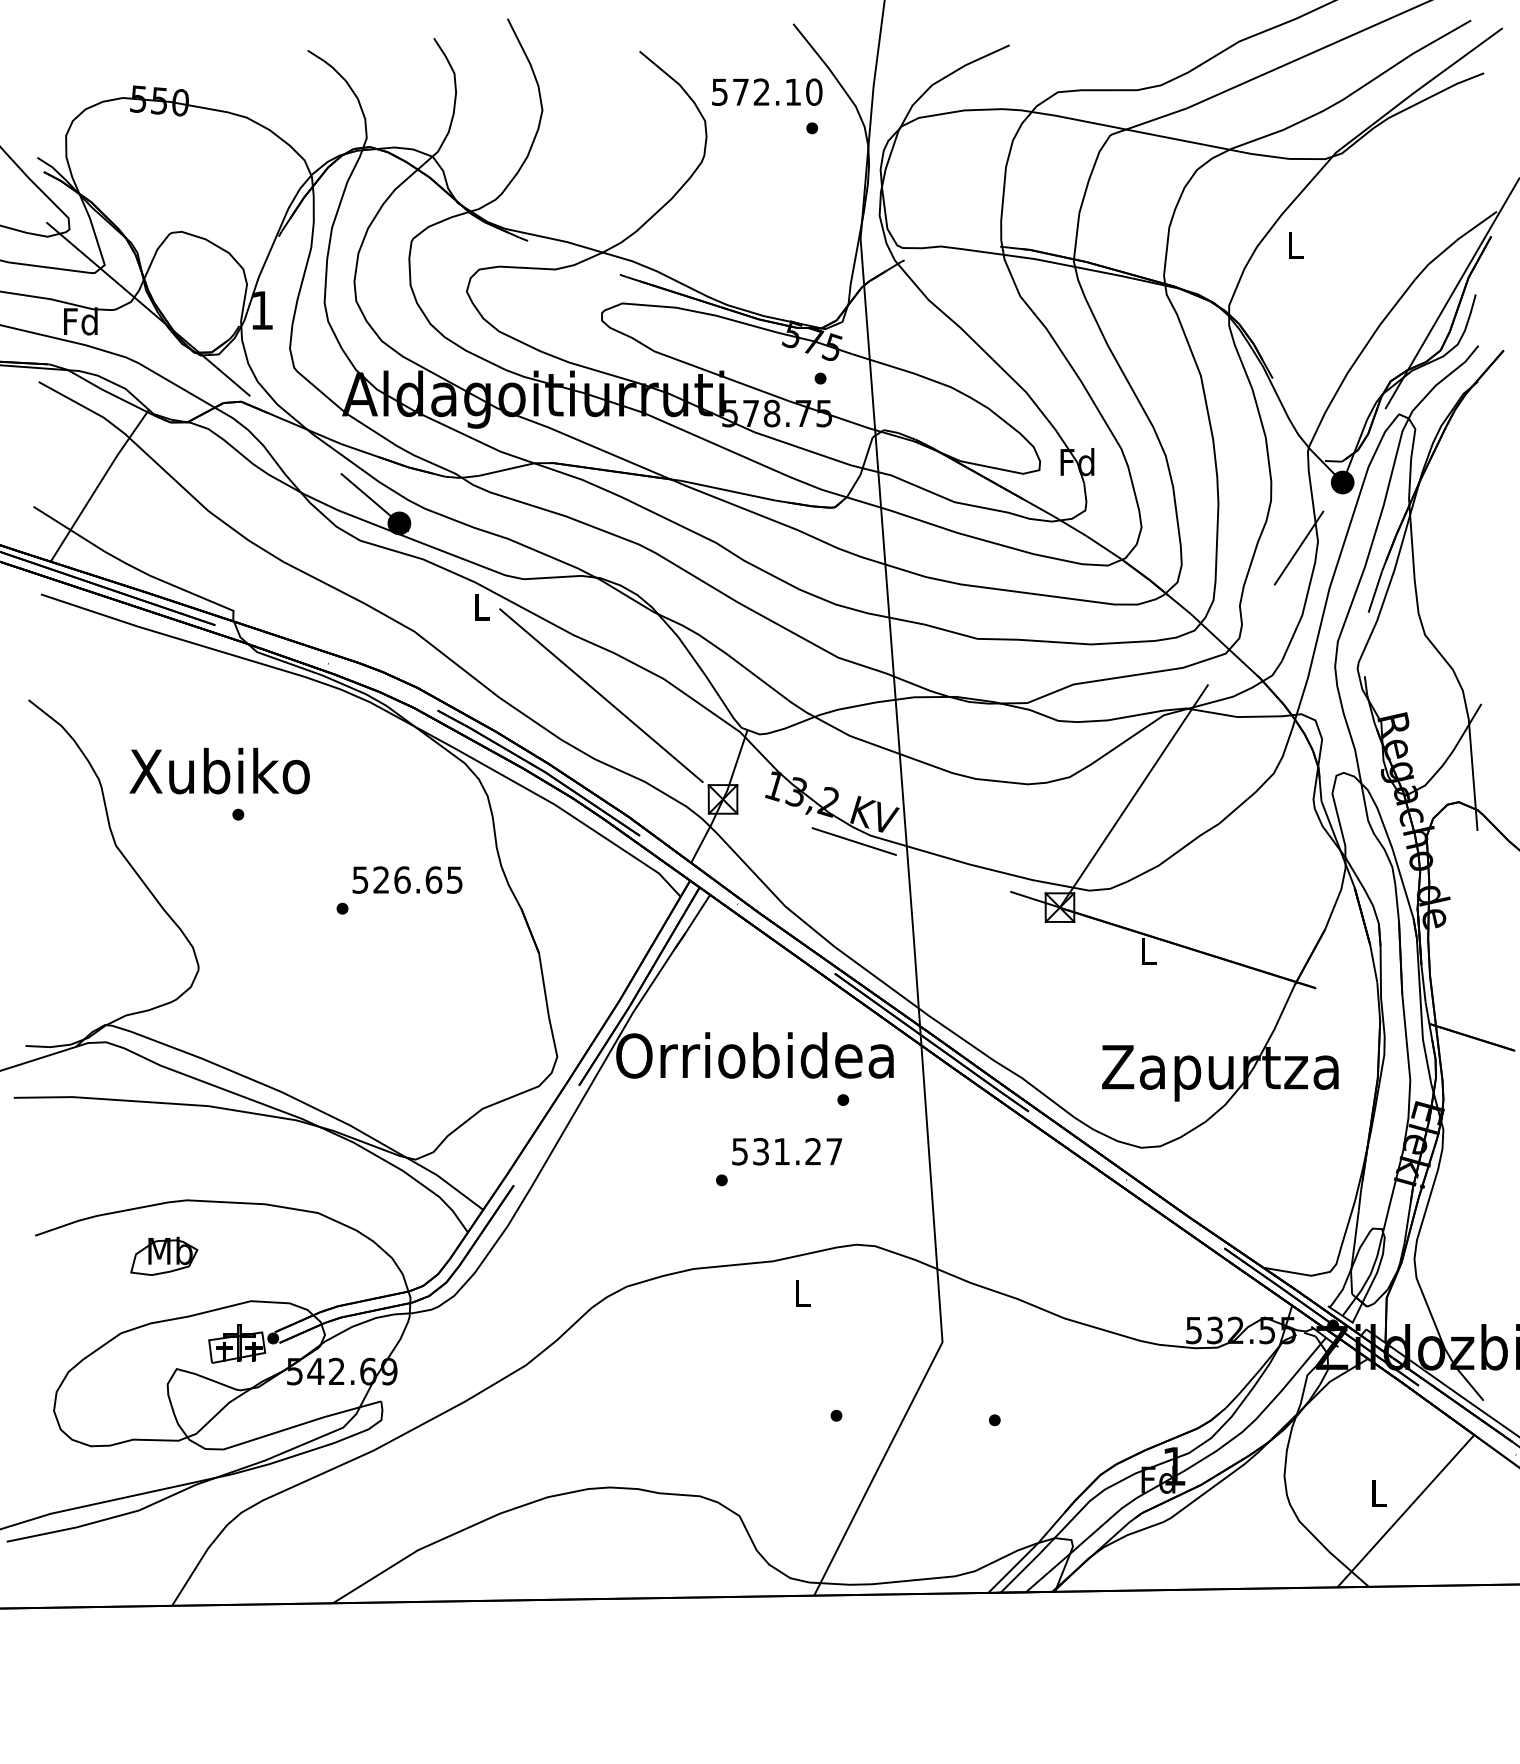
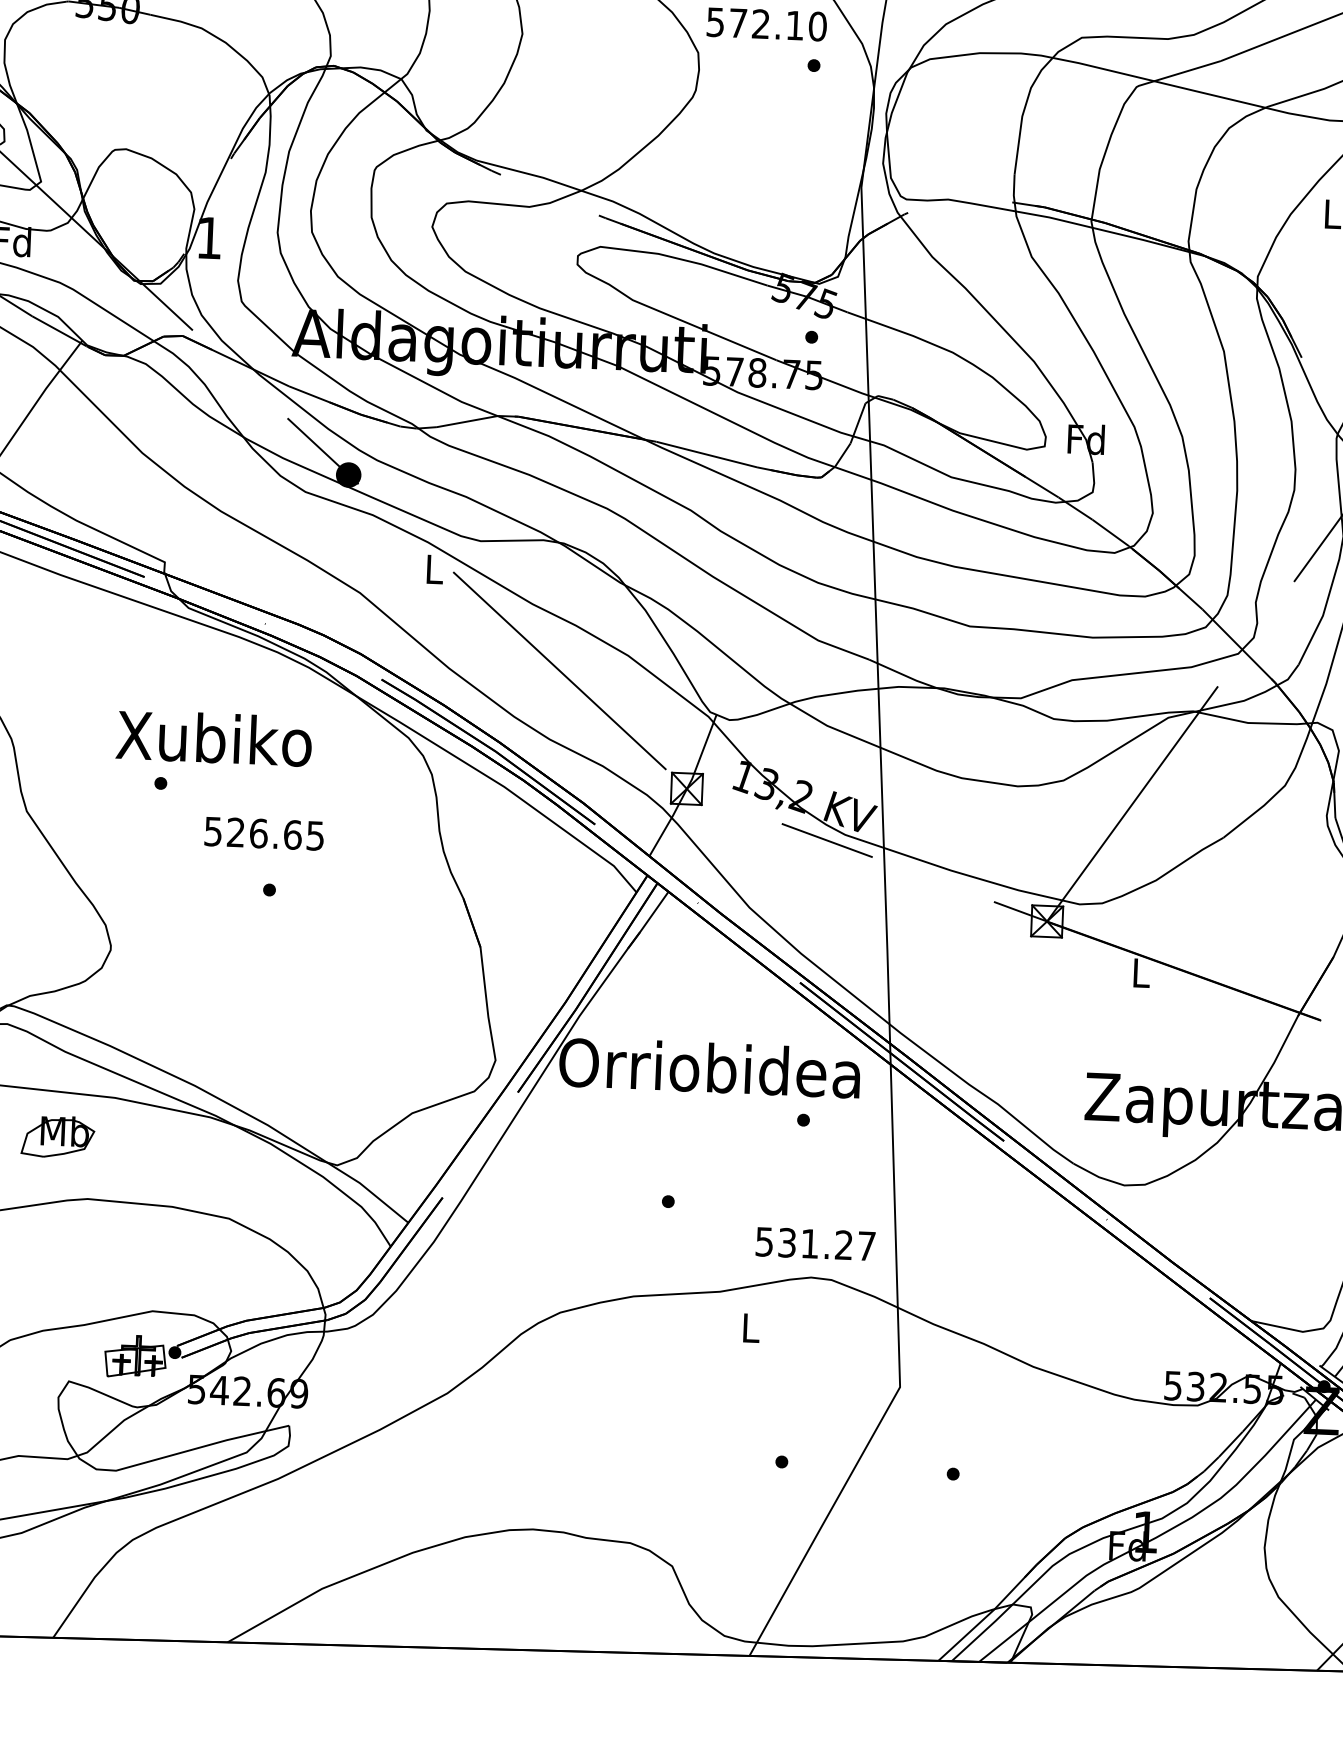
text: (219, 770) -> (214, 737), moved
text: (407, 879) -> (264, 833), moved
text: (787, 1151) -> (815, 1243), moved
part: (164, 1255) -> (58, 1136), moved

